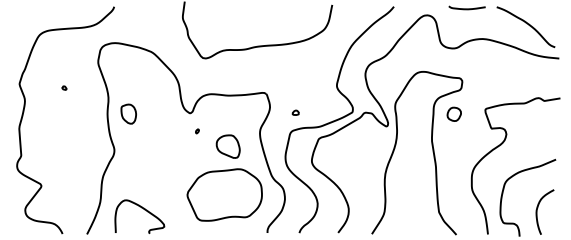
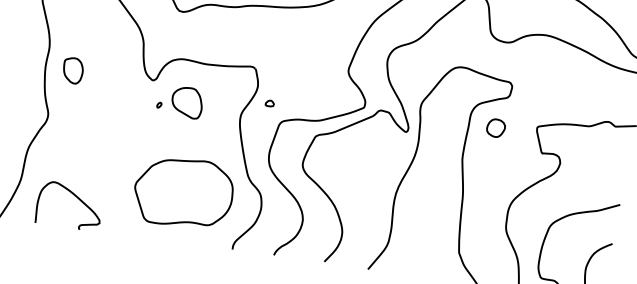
part: (295, 112) -> (269, 103), moved
part: (227, 146) -> (186, 102), moved

